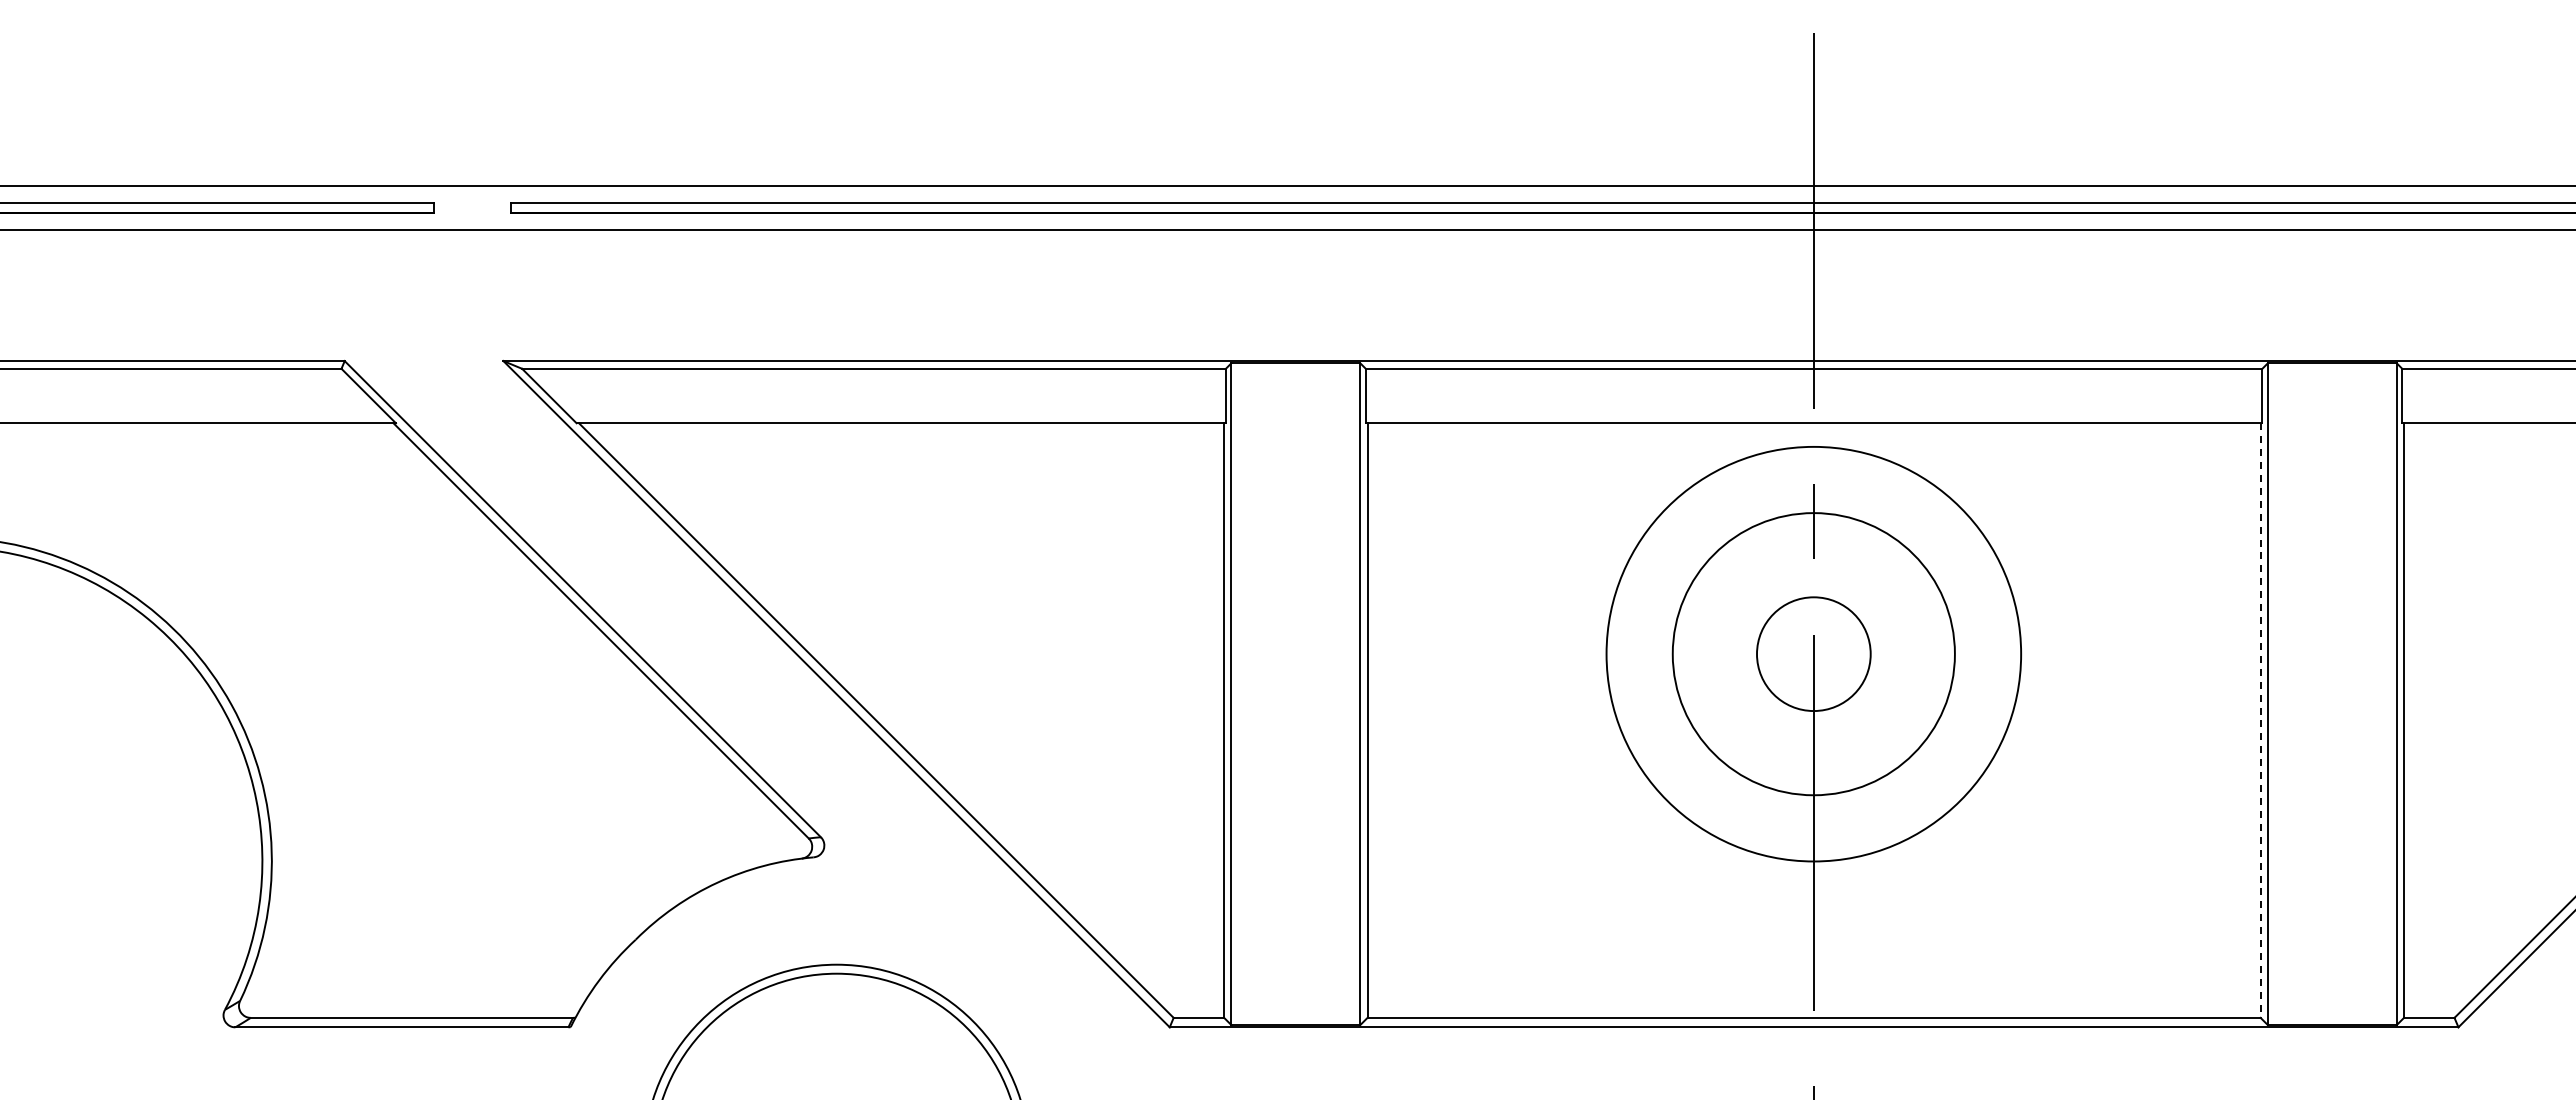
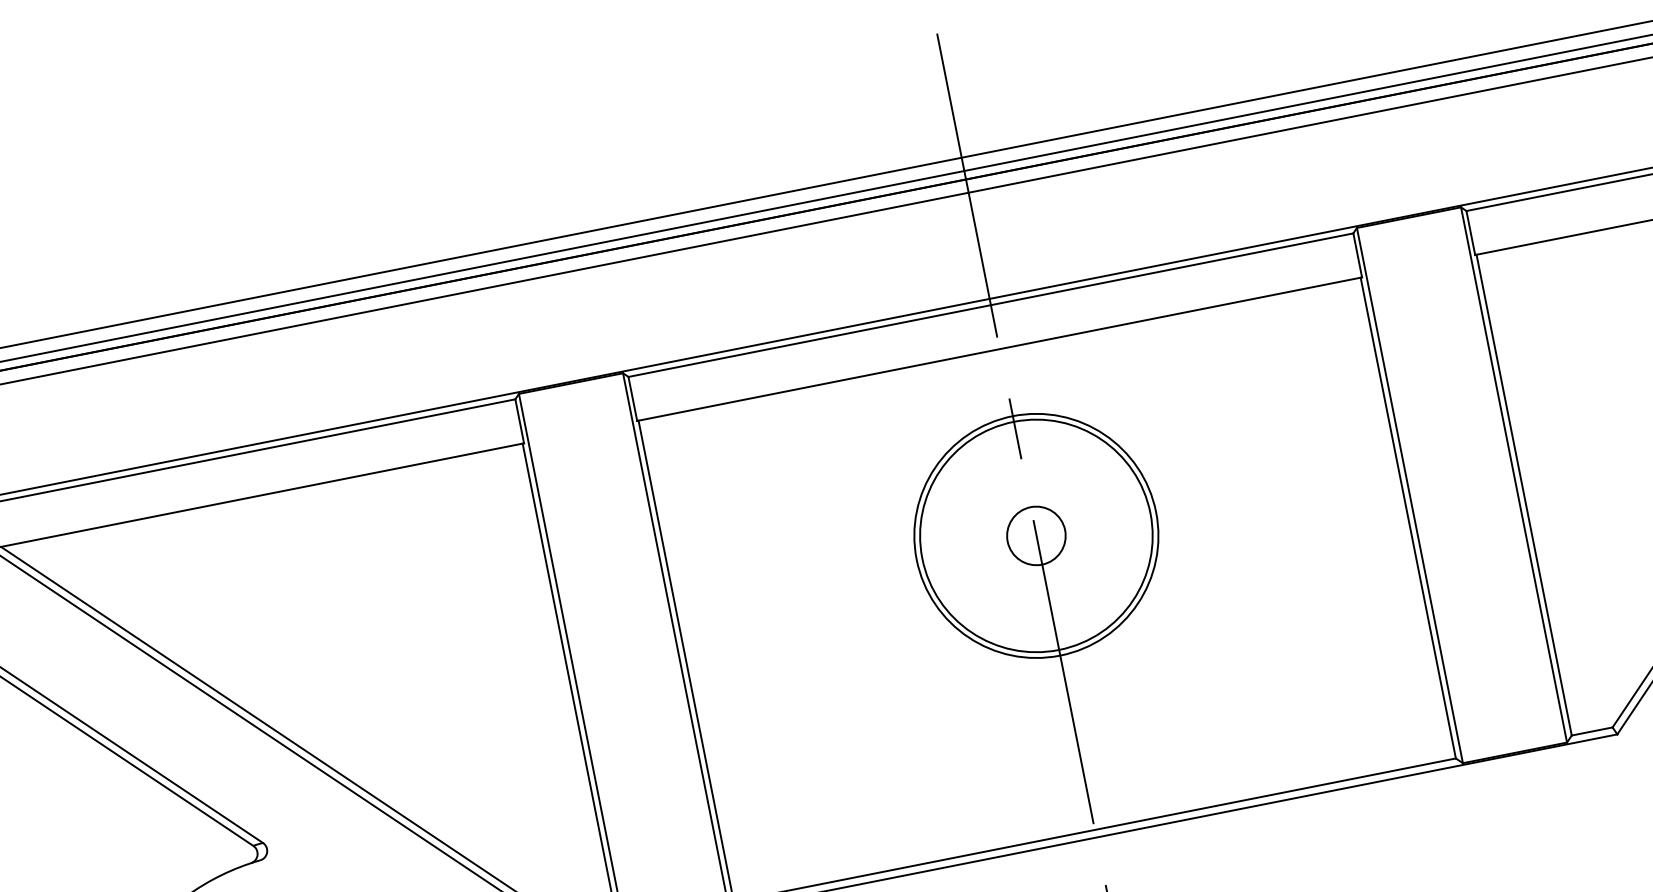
circle: (1813, 653) -> (1036, 535), size x0.62
circle: (1813, 654) -> (1036, 536), size x0.71
line: (2260, 721) -> (1408, 518), dashed -> solid

